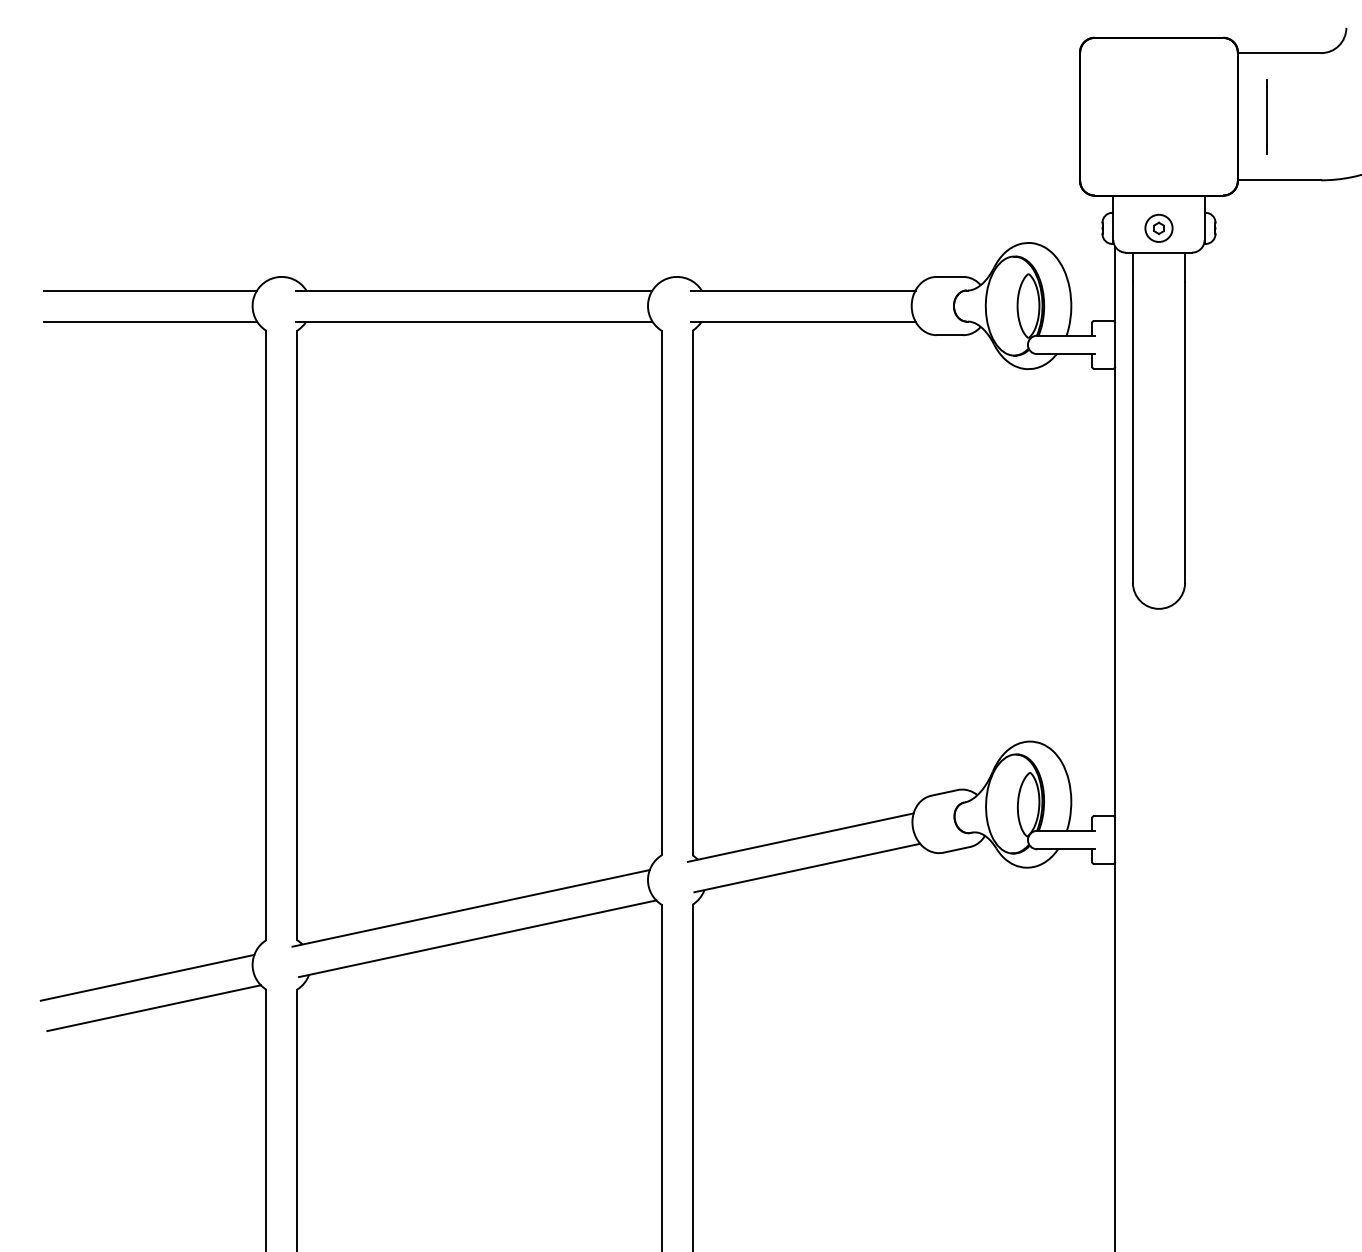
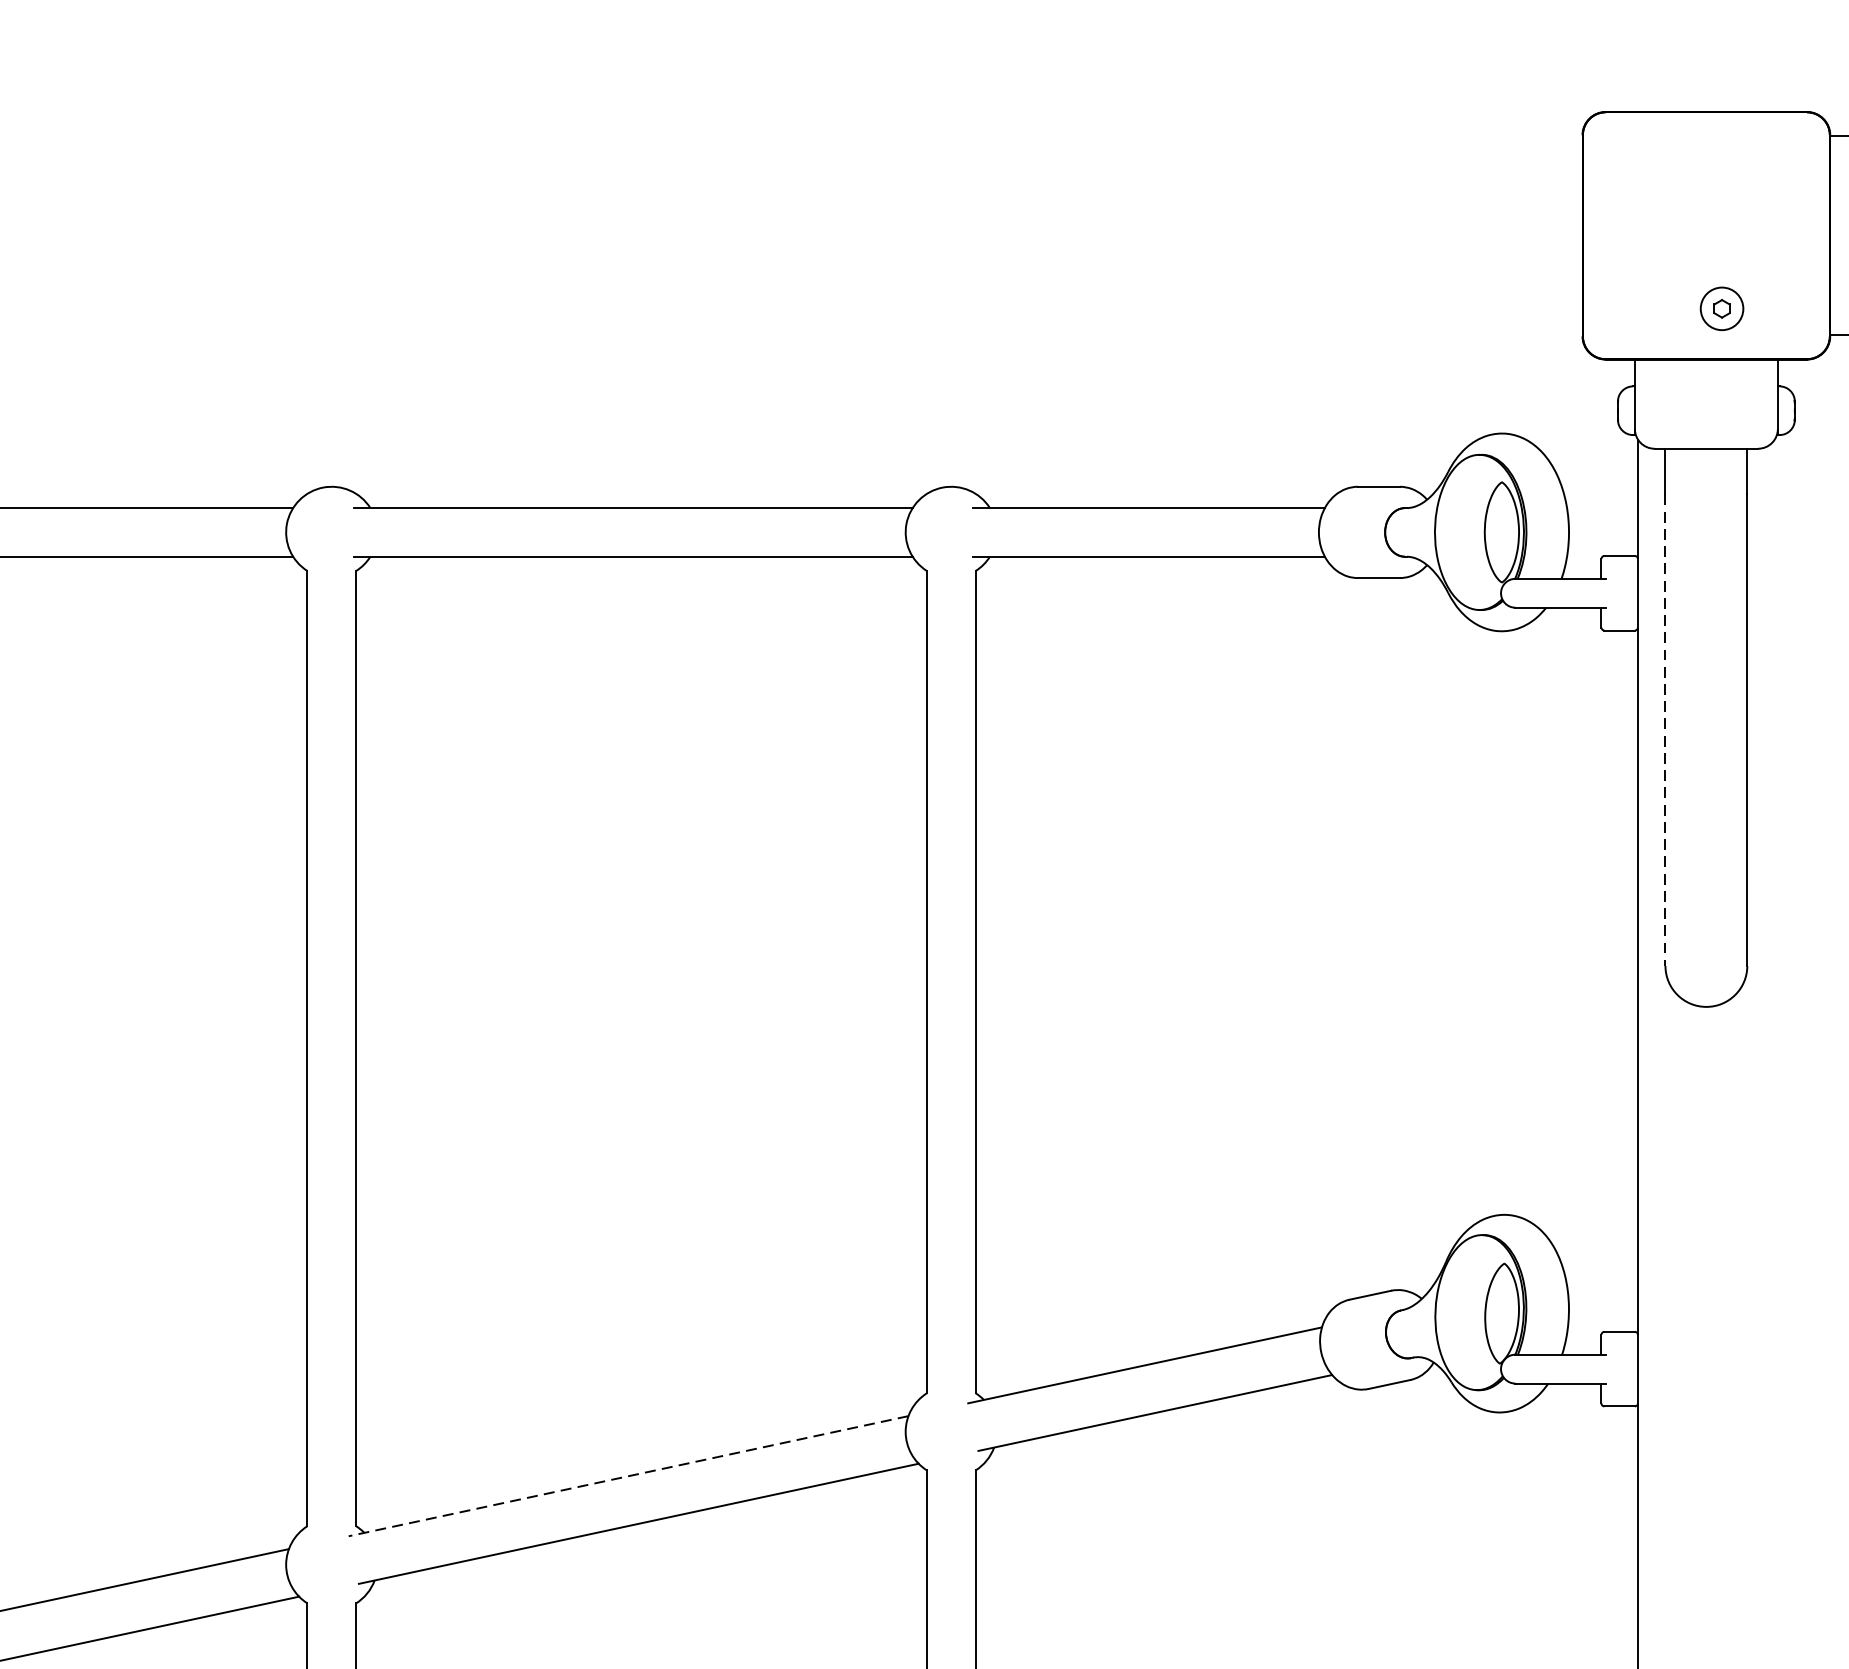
part: (1158, 227) -> (1721, 307), moved
line: (1132, 432) -> (1664, 730), solid -> dashed
line: (471, 908) -> (629, 1476), solid -> dashed

